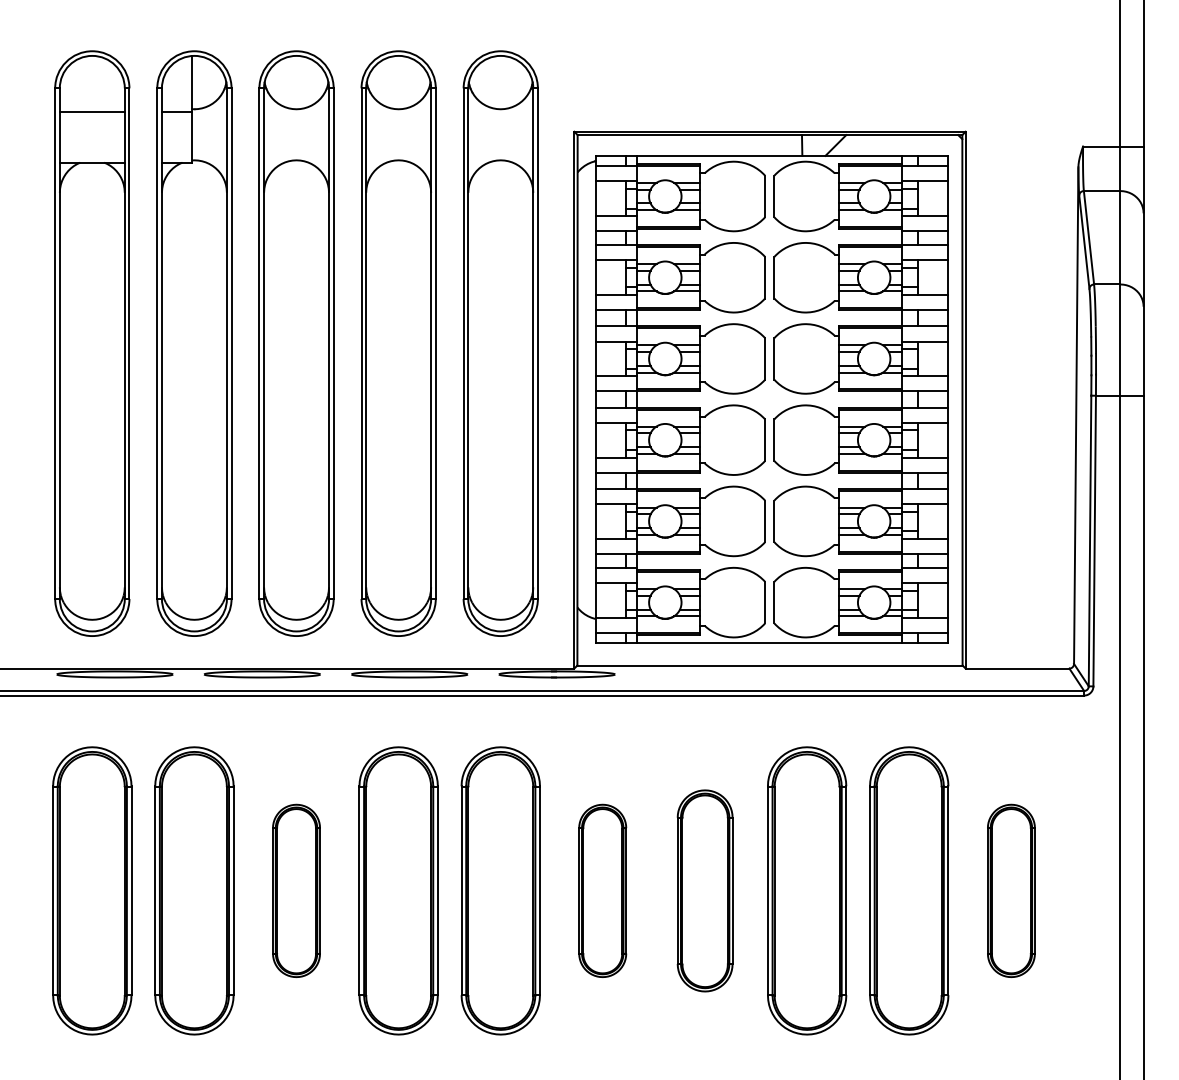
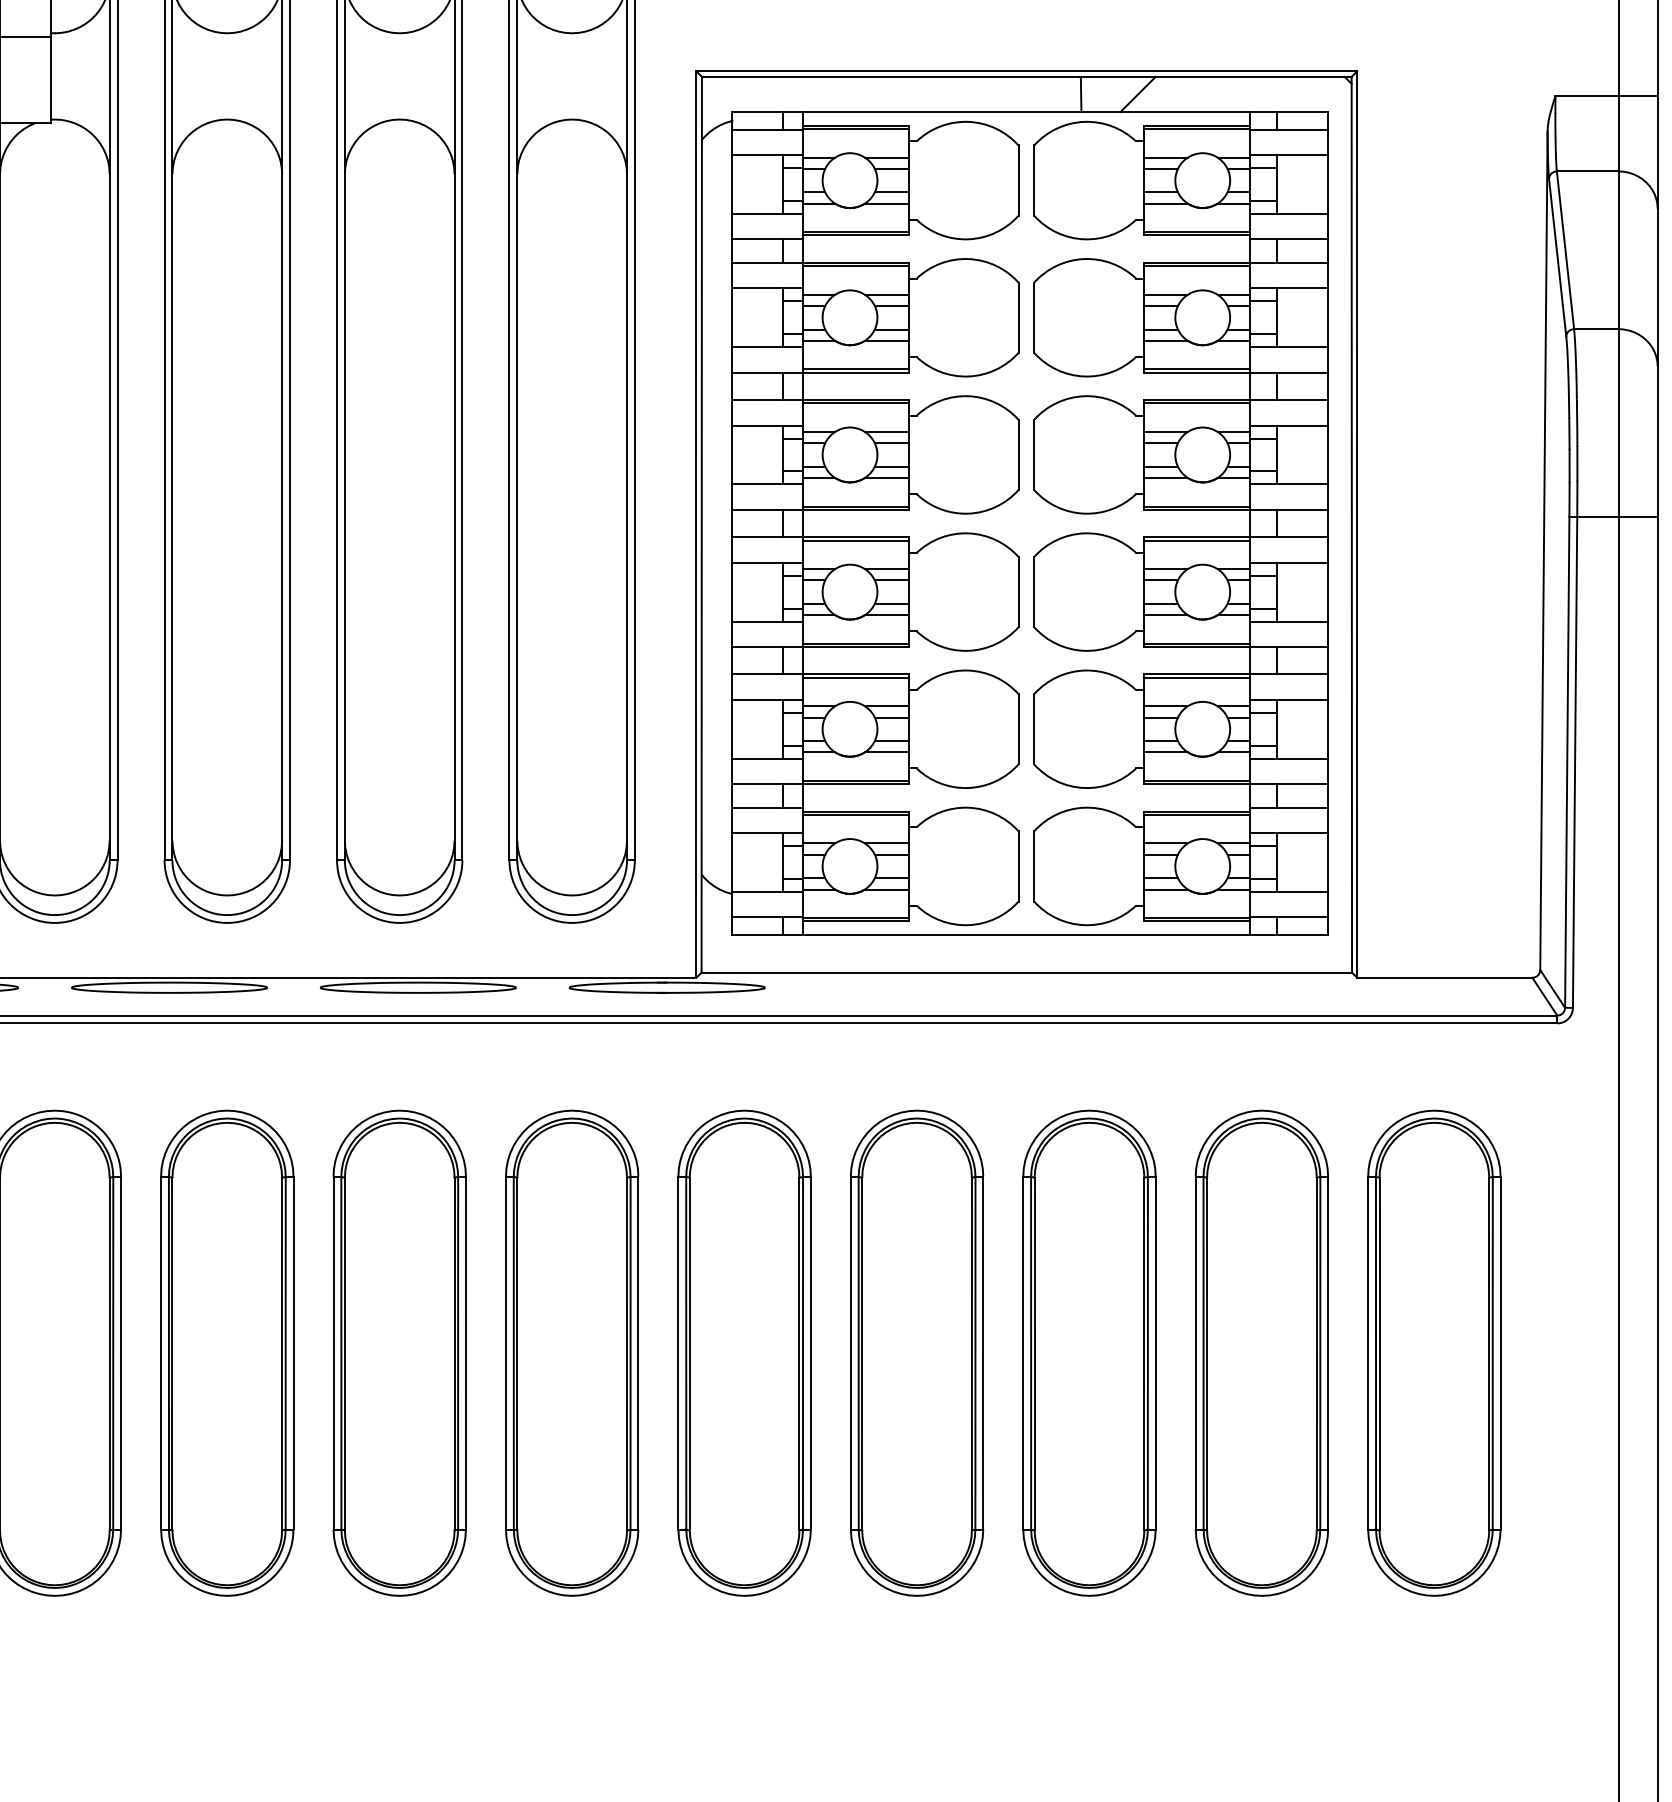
part: (296, 890) -> (227, 1352), size x1.67
part: (602, 890) -> (743, 1352), size x1.67
part: (705, 890) -> (917, 1352), size x1.43
part: (1011, 890) -> (1434, 1352), size x1.67

